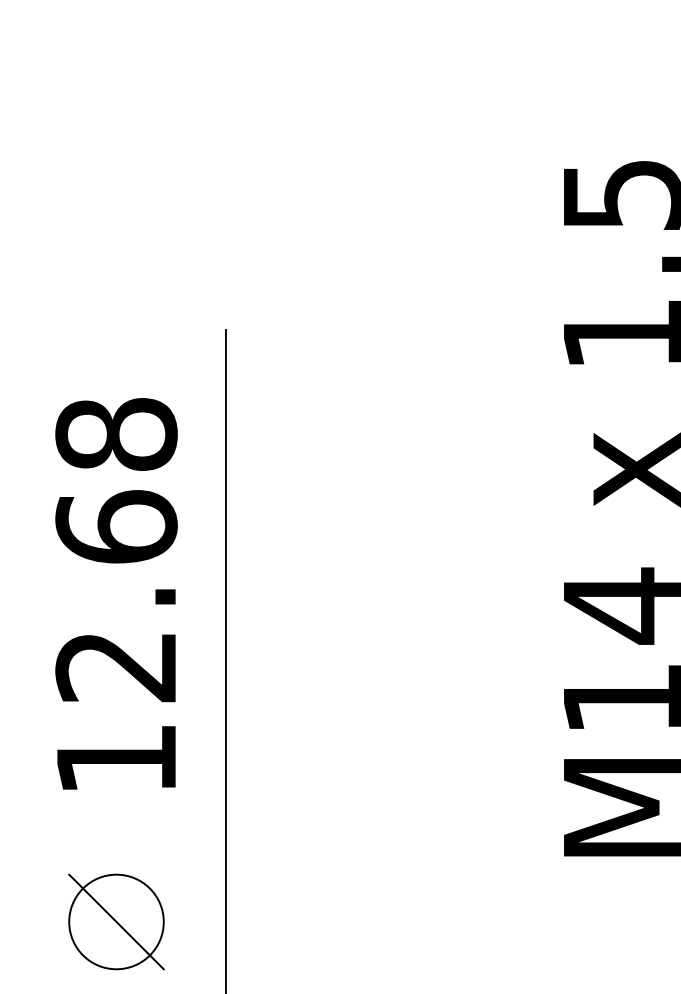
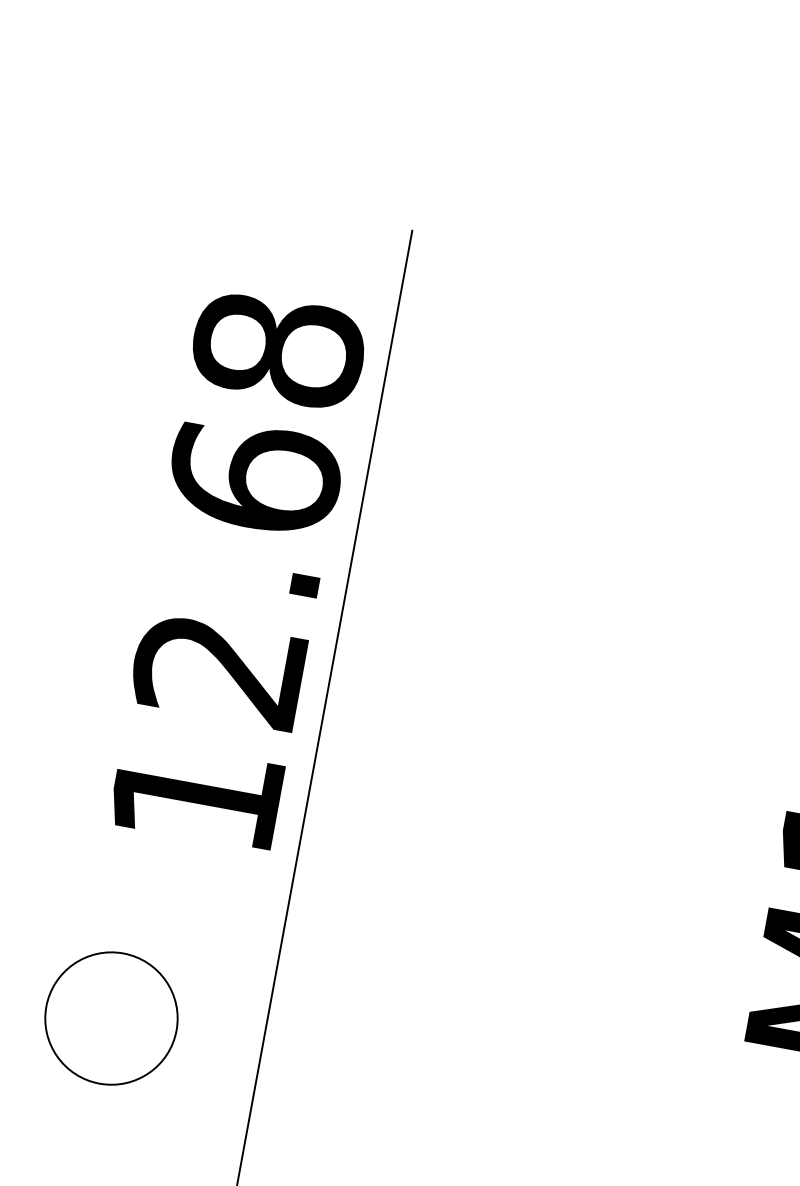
text: (116, 593) -> (238, 568), moved
line: (116, 921) -> (111, 1017), removed

